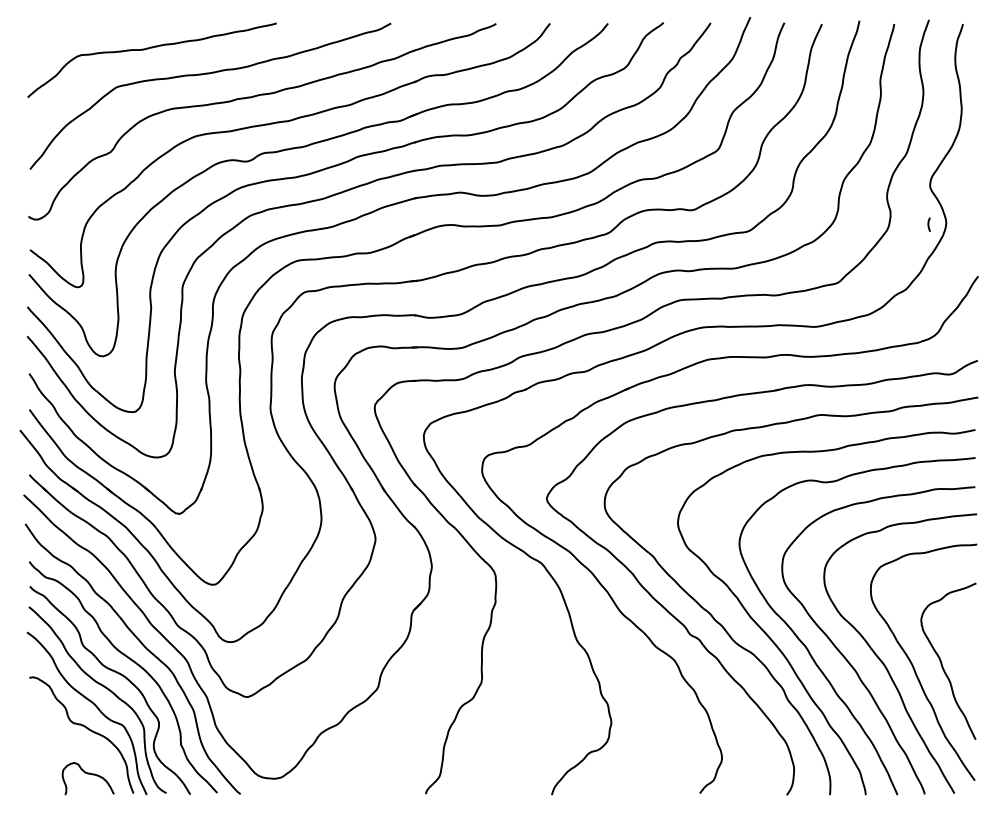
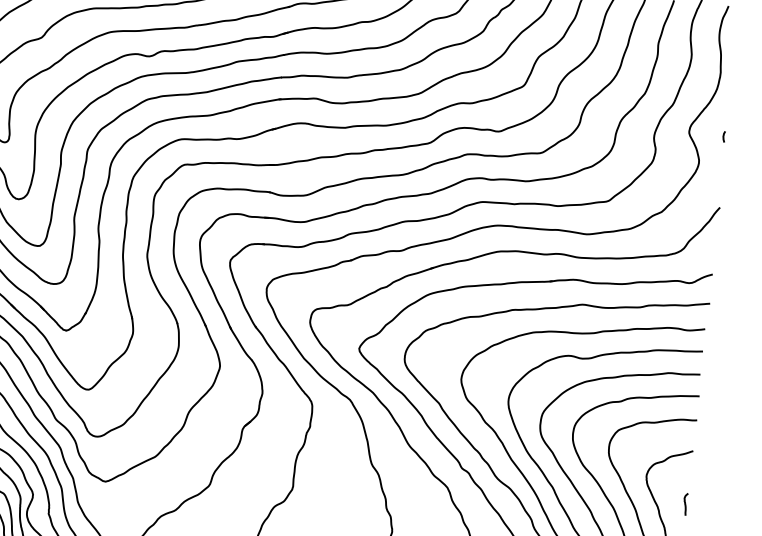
curve: (928, 224) -> (723, 136), moved
curve: (972, 650) -> (684, 504), added

